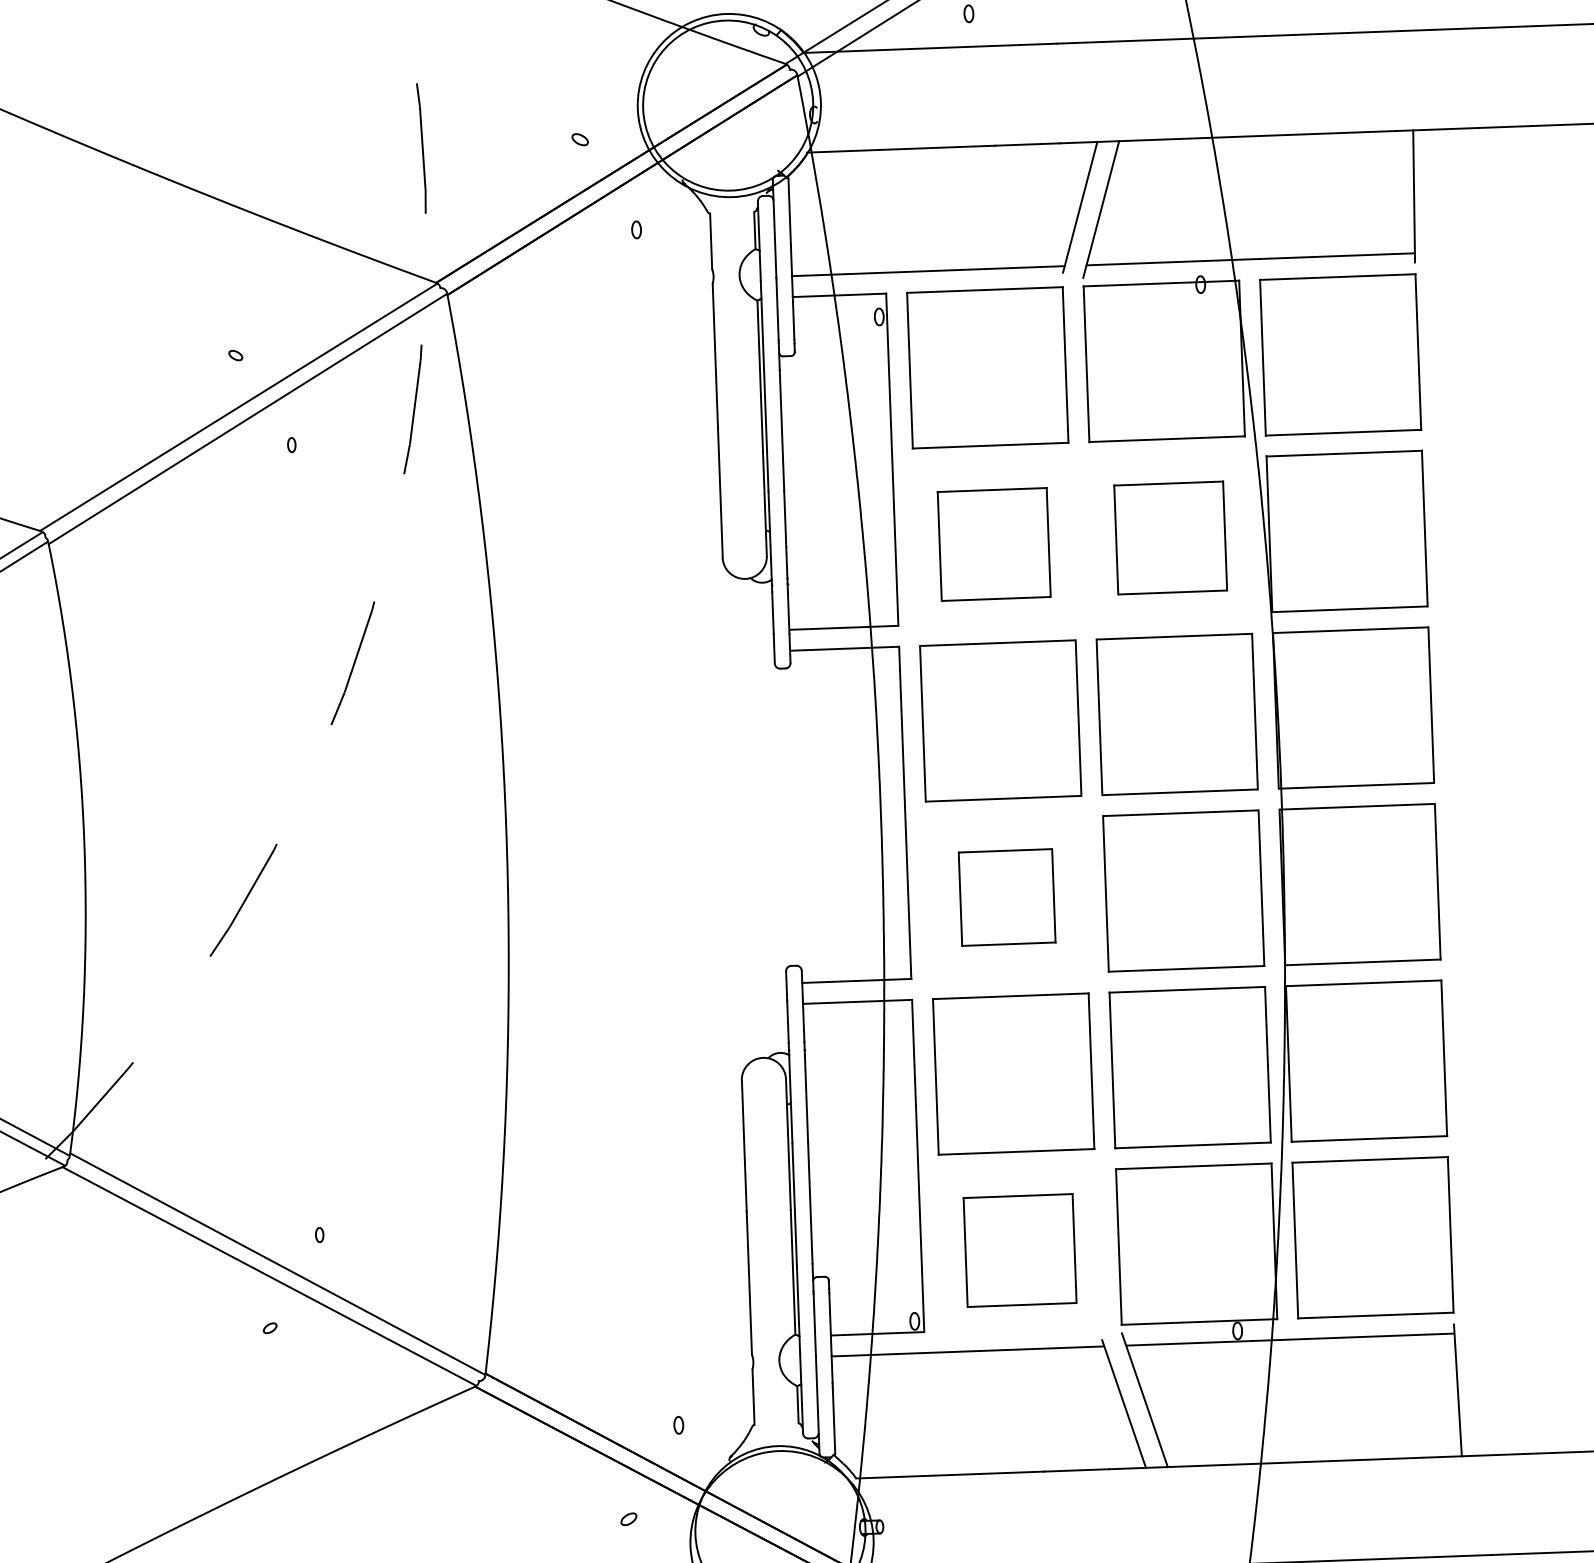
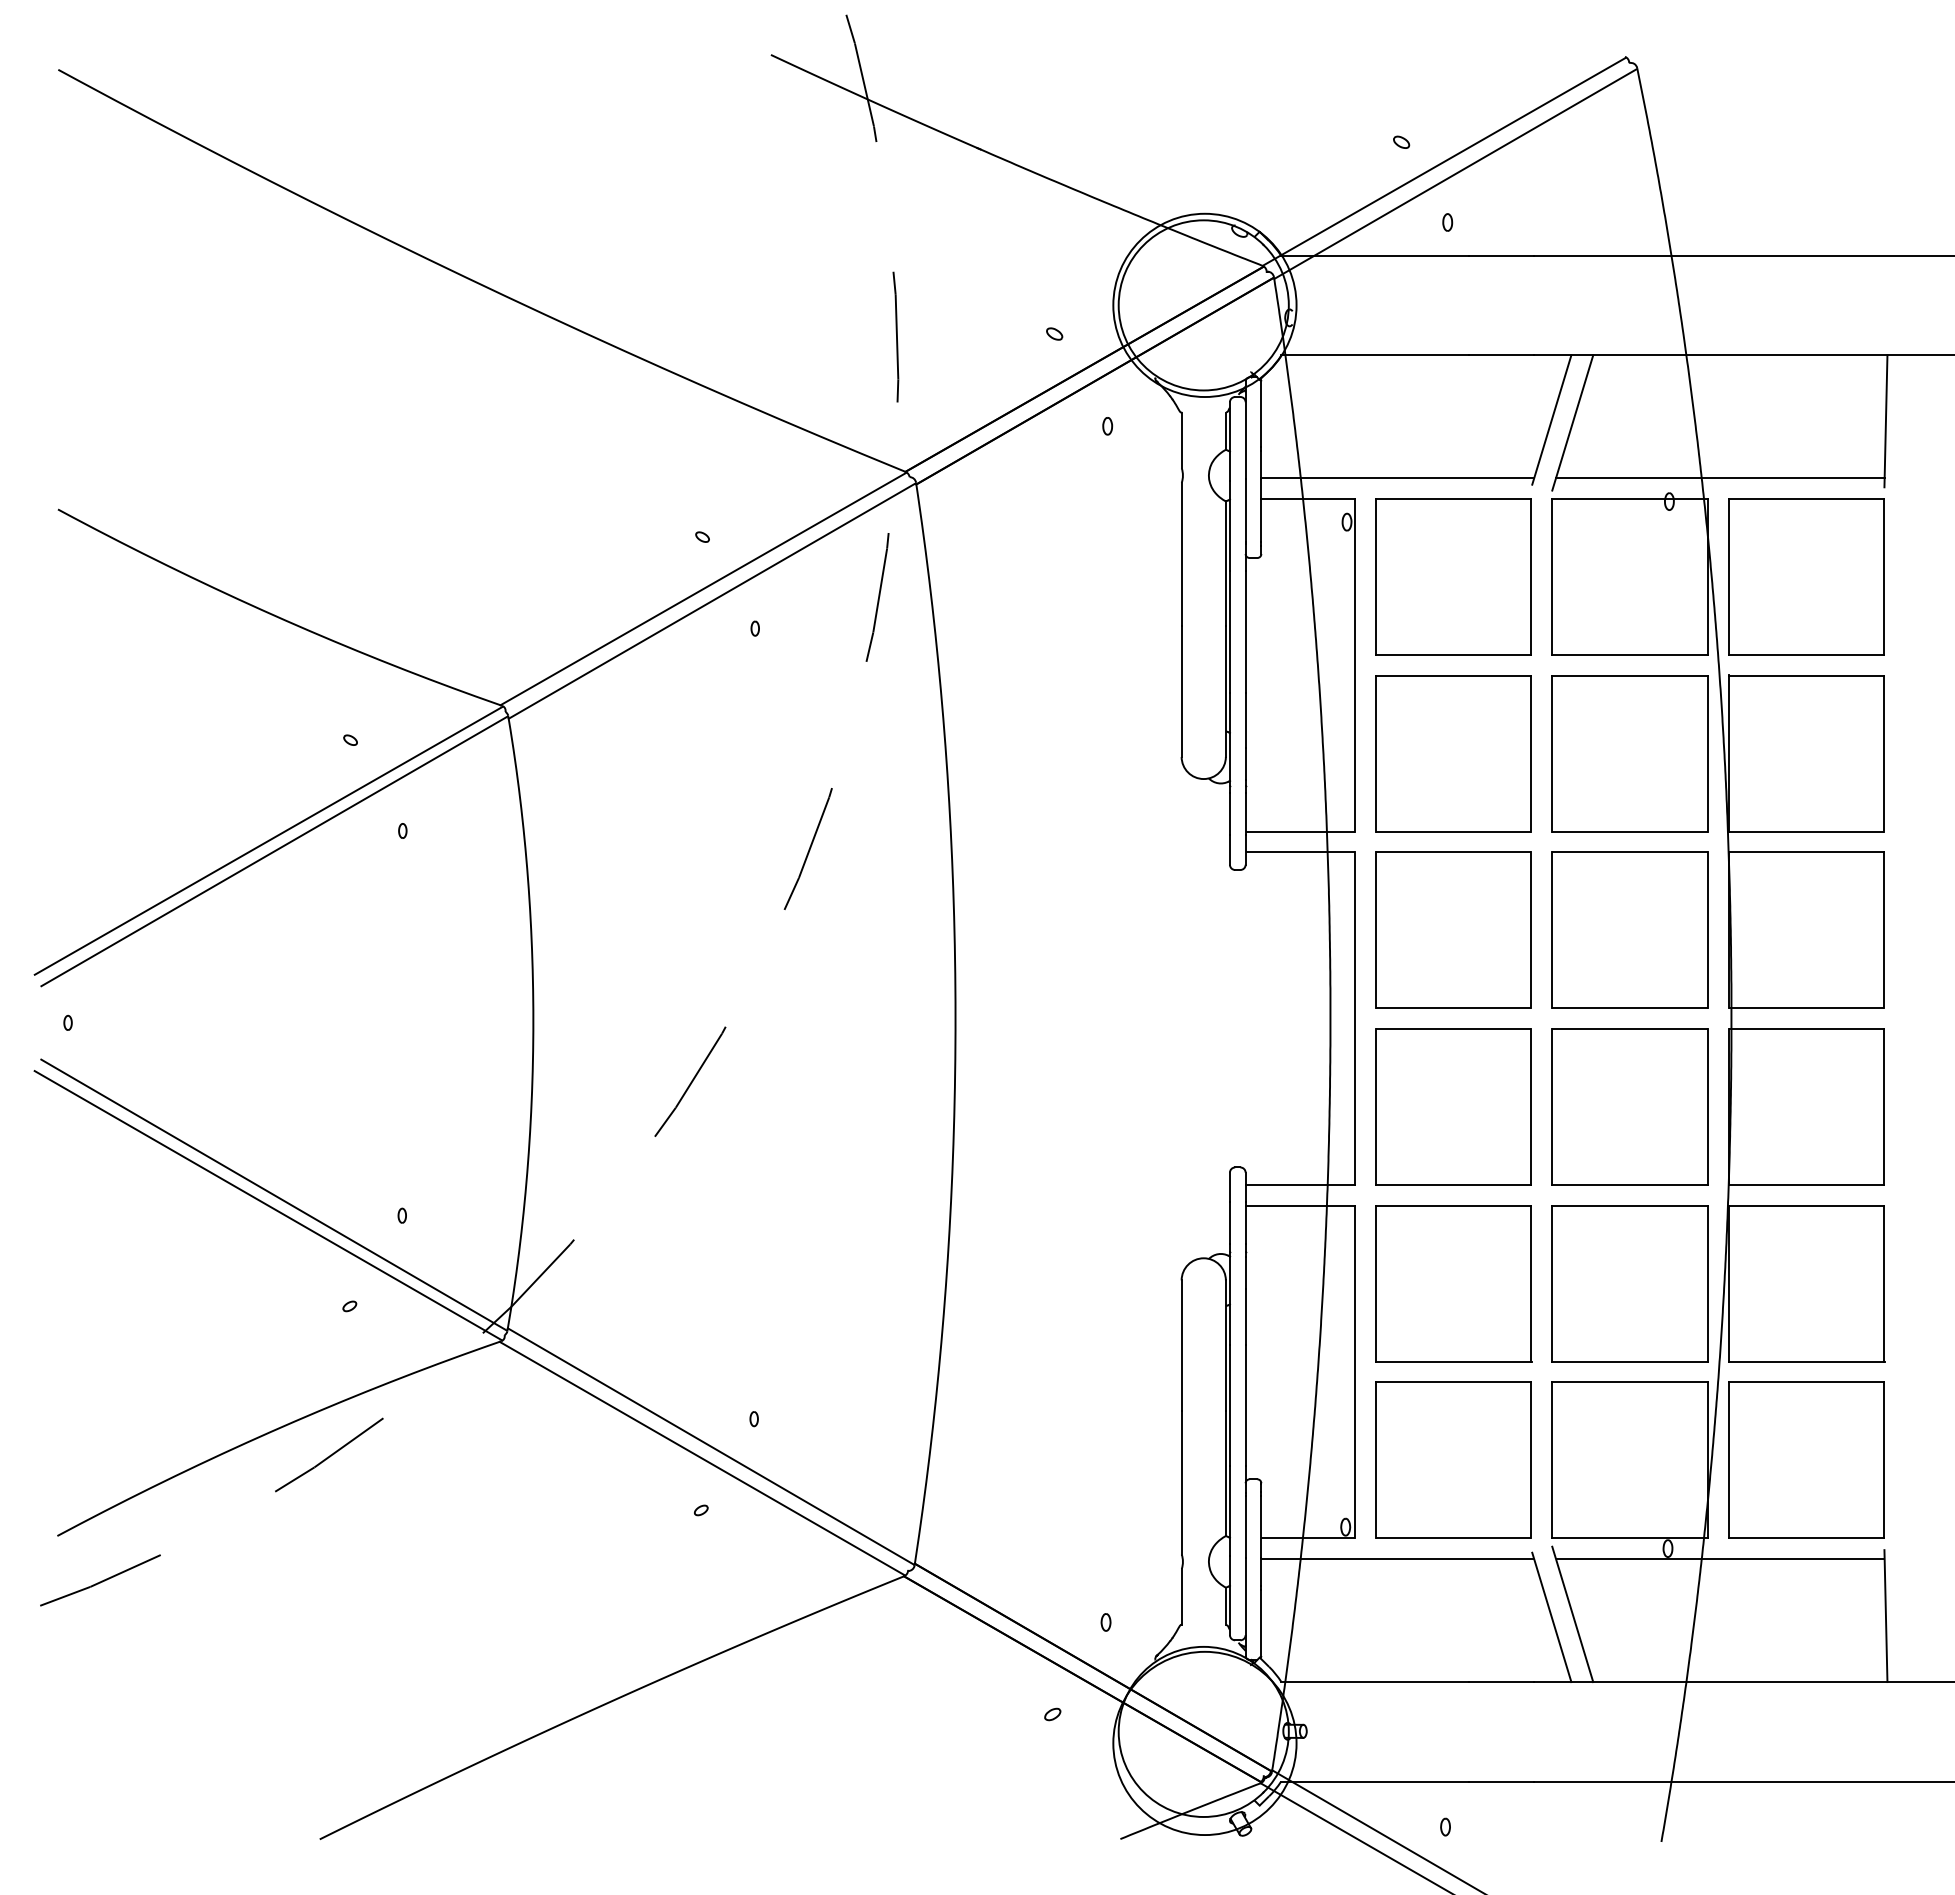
part: (1170, 537) -> (1629, 753), size x1.43
part: (994, 544) -> (1453, 753), size x1.43
part: (1007, 897) -> (1453, 1106), size x1.67
part: (1020, 1249) -> (1453, 1459), size x1.43

